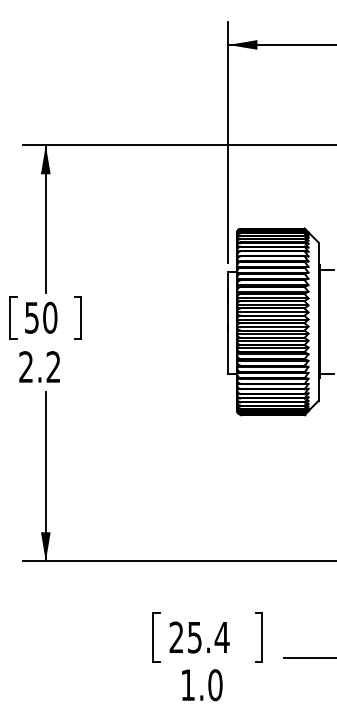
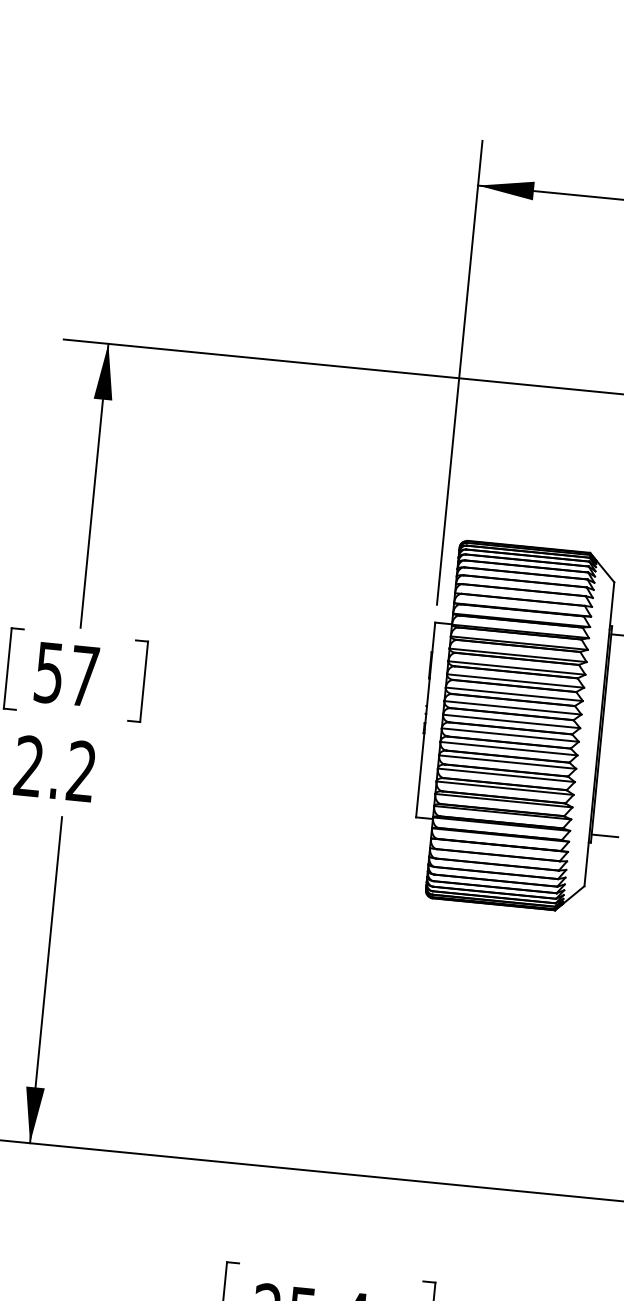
text: (50, 317) -> (85, 675), 50 -> 57

